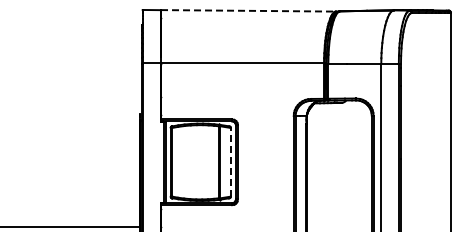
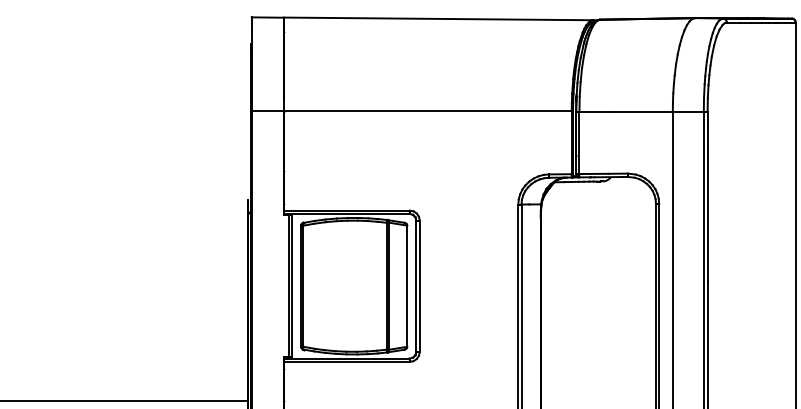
line: (248, 10) -> (438, 18), dashed -> solid
line: (230, 161) -> (406, 284), dashed -> solid

